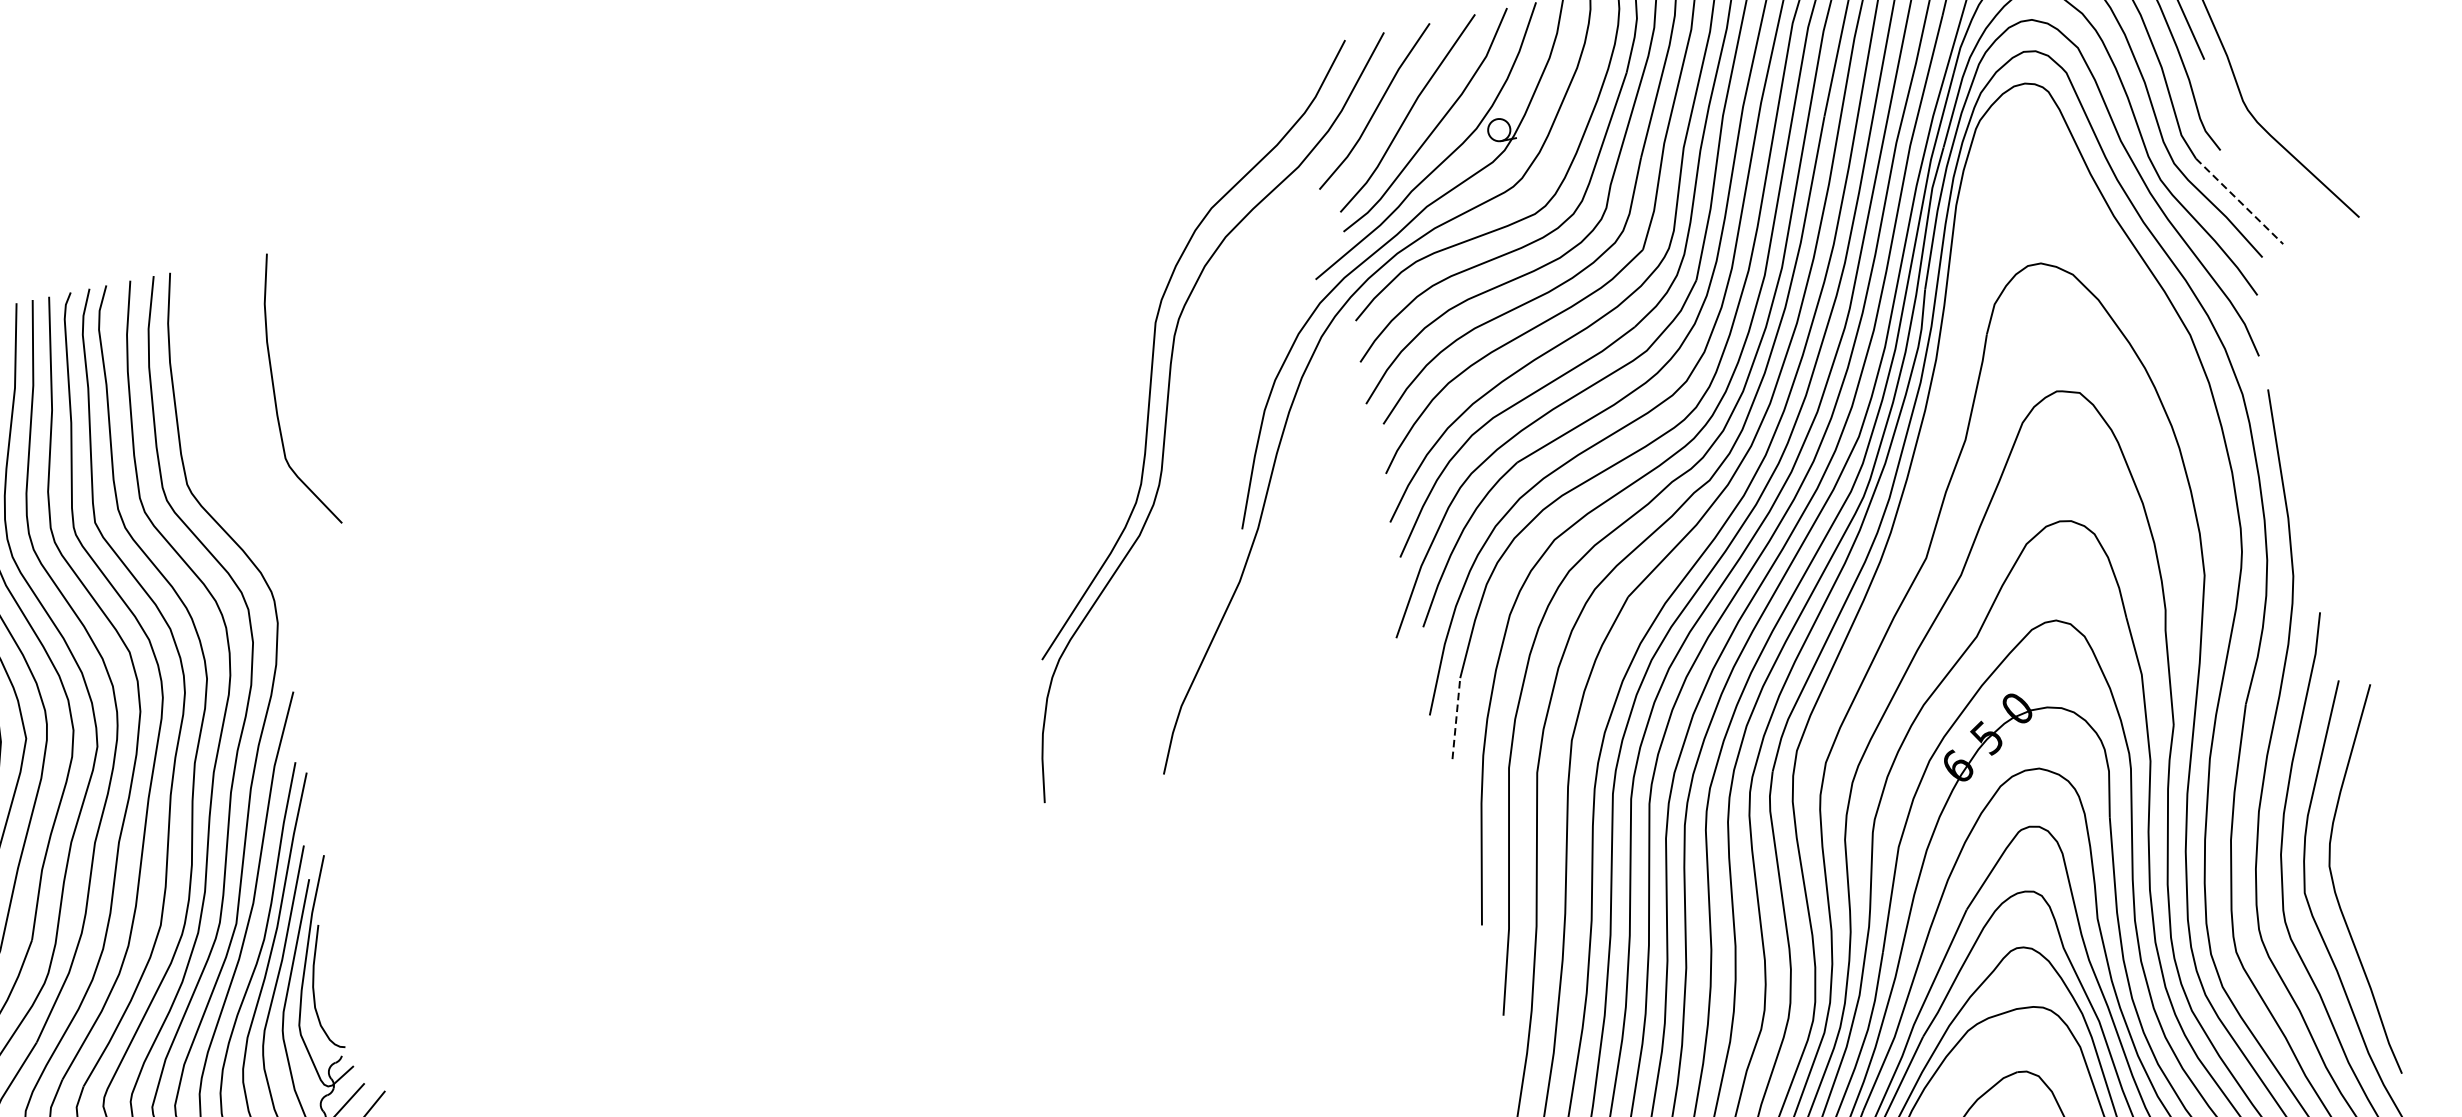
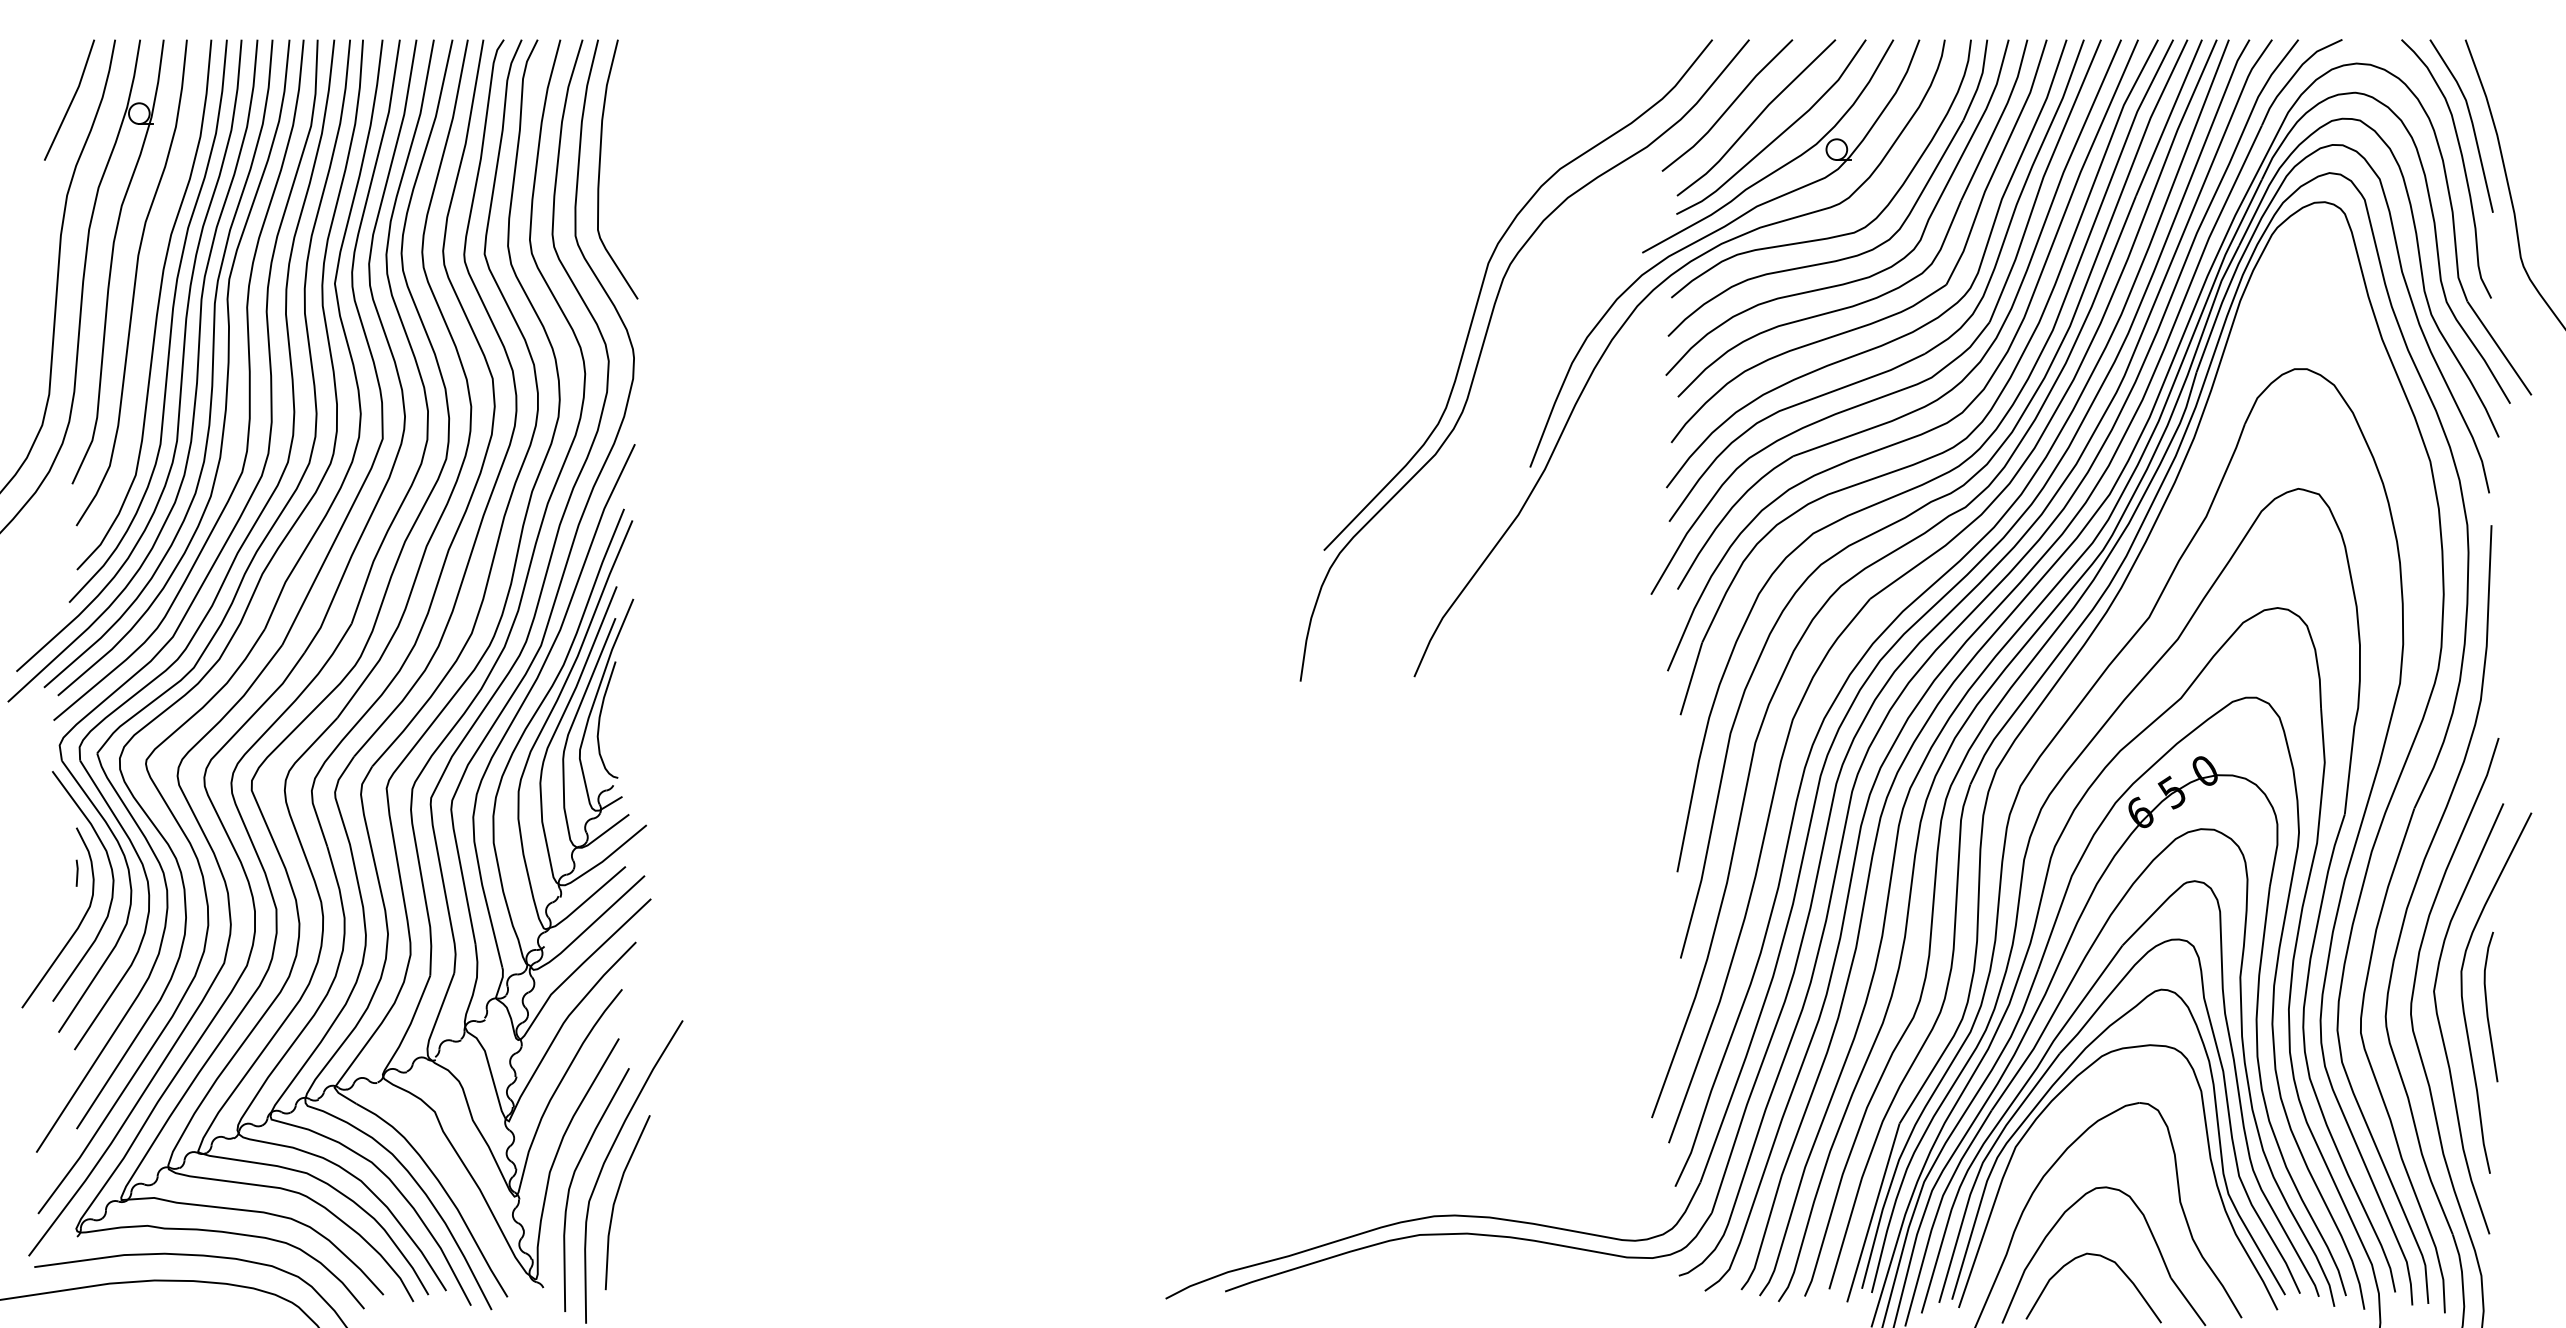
line: (2239, 201) -> (2499, 348), dashed -> solid
curve: (275, 394) -> (600, 169), moved
line: (1456, 718) -> (1691, 678), dashed -> solid
curve: (2364, 897) -> (2487, 1006), added

